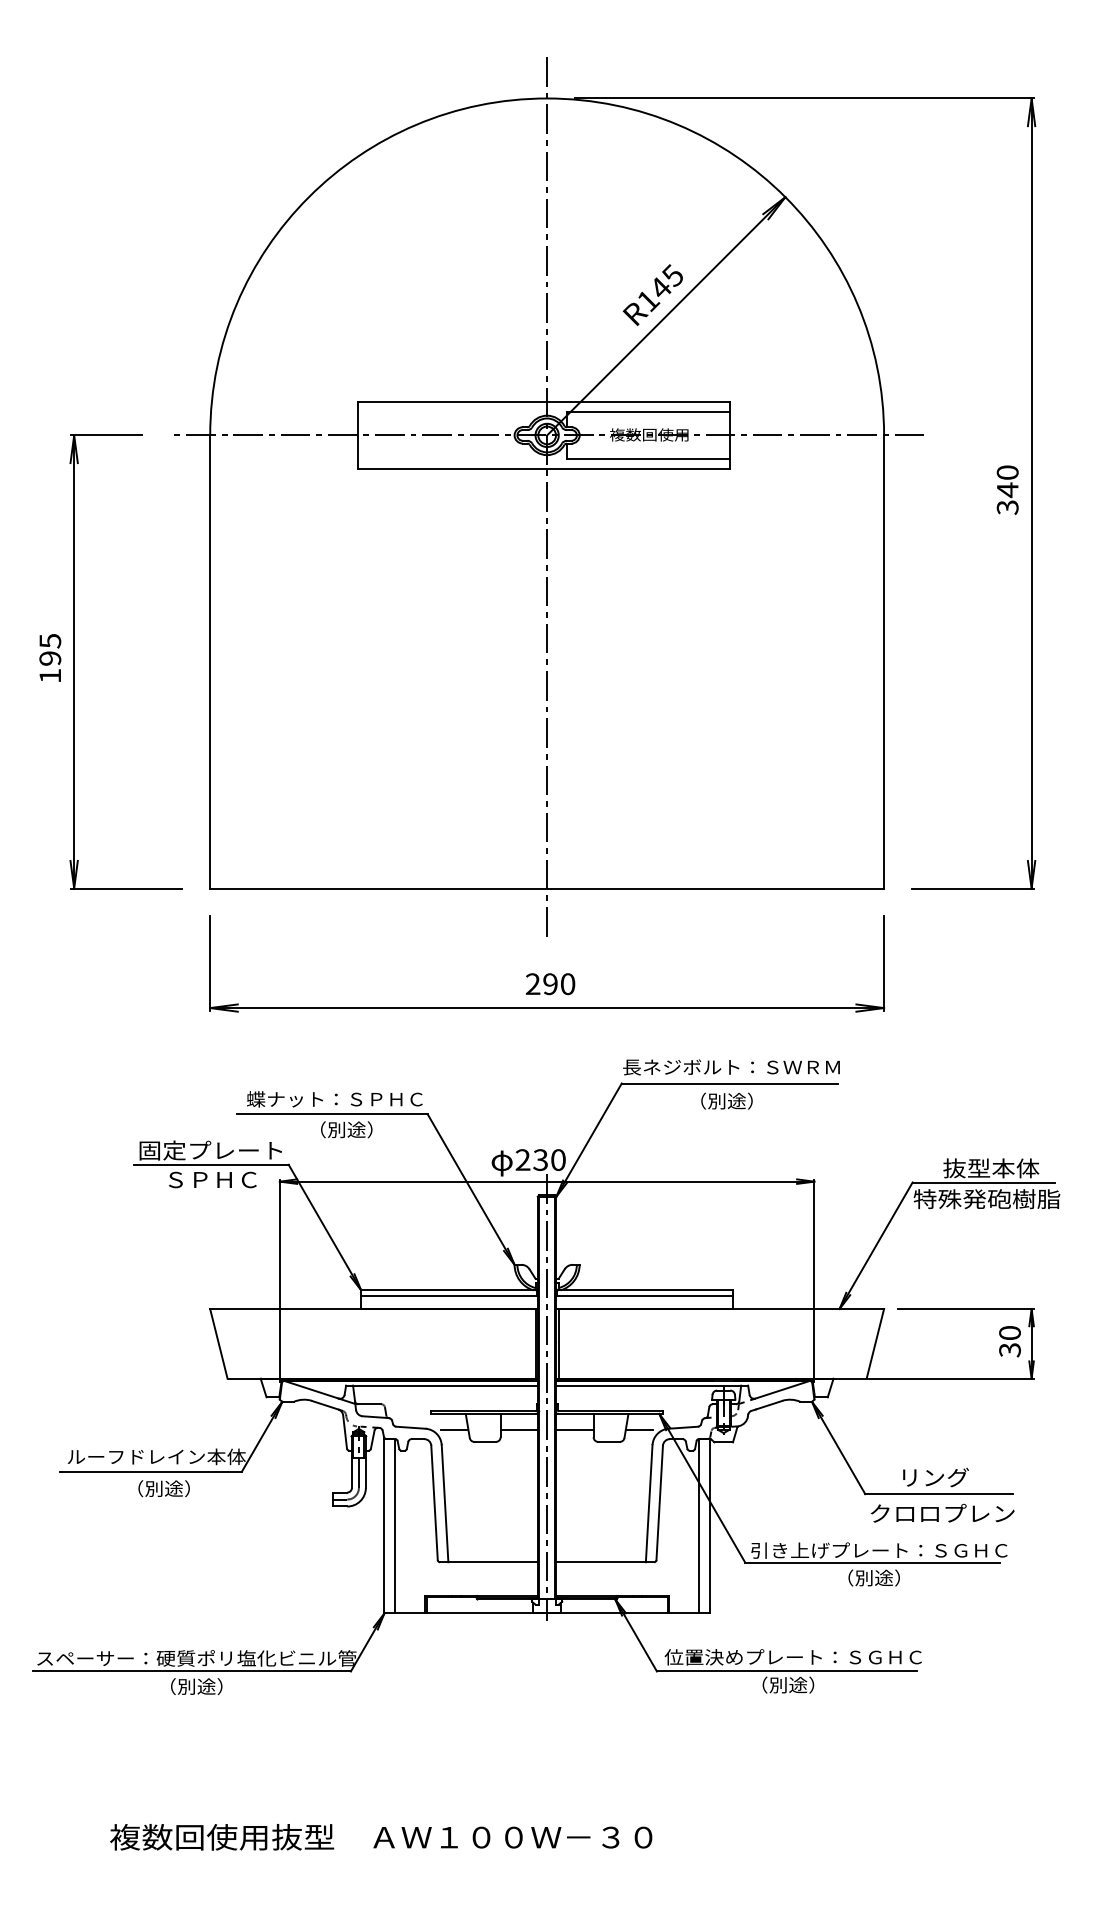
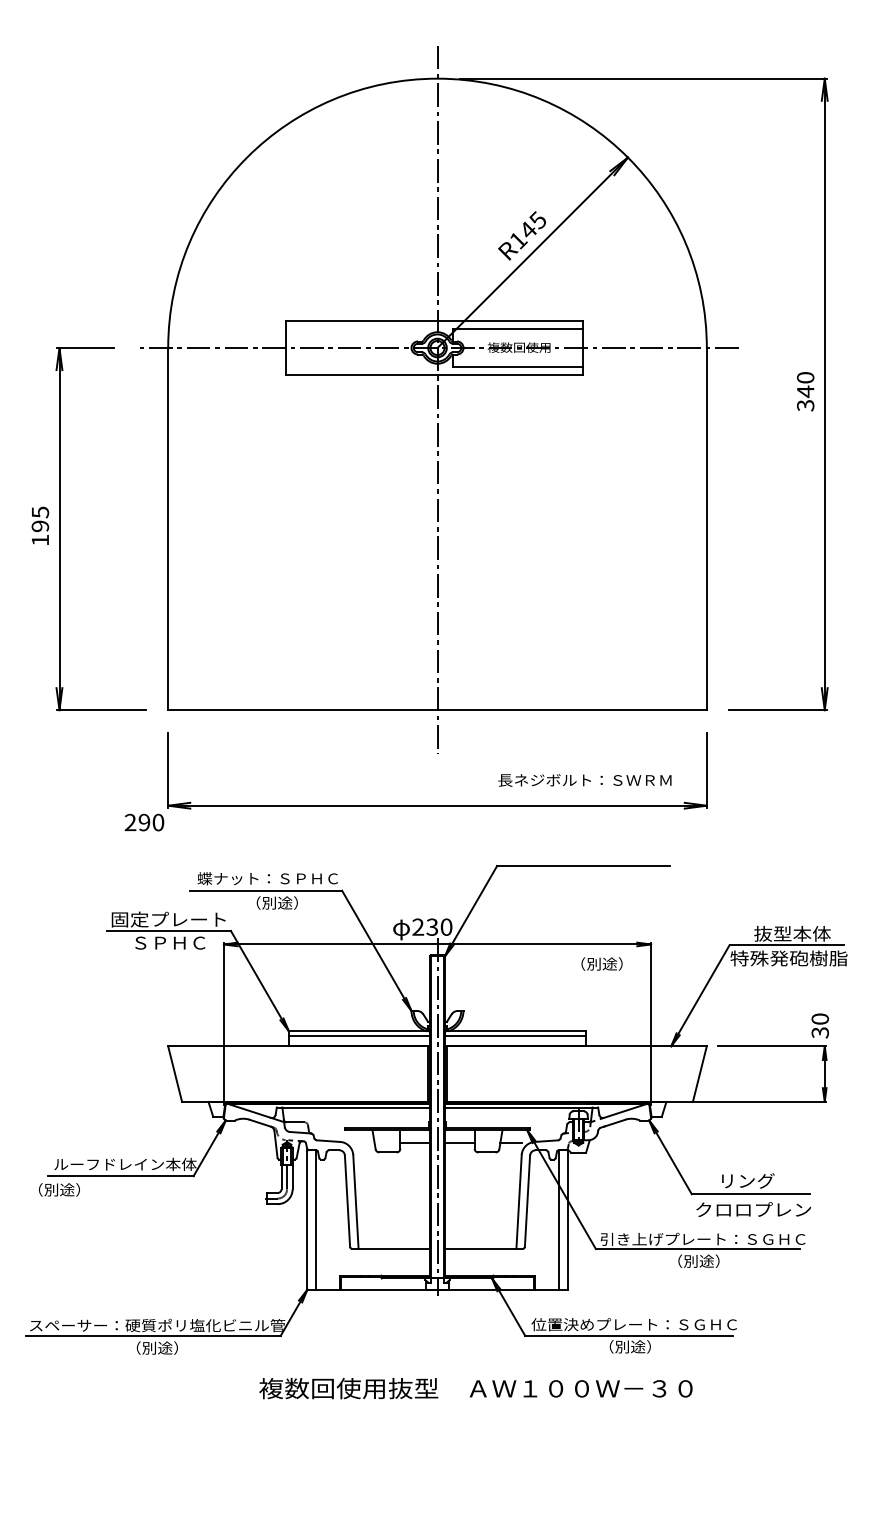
text: (550, 984) -> (144, 822), moved
text: (731, 1067) -> (584, 780), moved
text: (726, 1100) -> (601, 963), moved
text: (1009, 1341) -> (819, 1025), moved
line: (454, 1429) -> (363, 1142), removed
text: (163, 1488) -> (58, 1189), moved
text: (381, 1837) -> (476, 1388), moved

